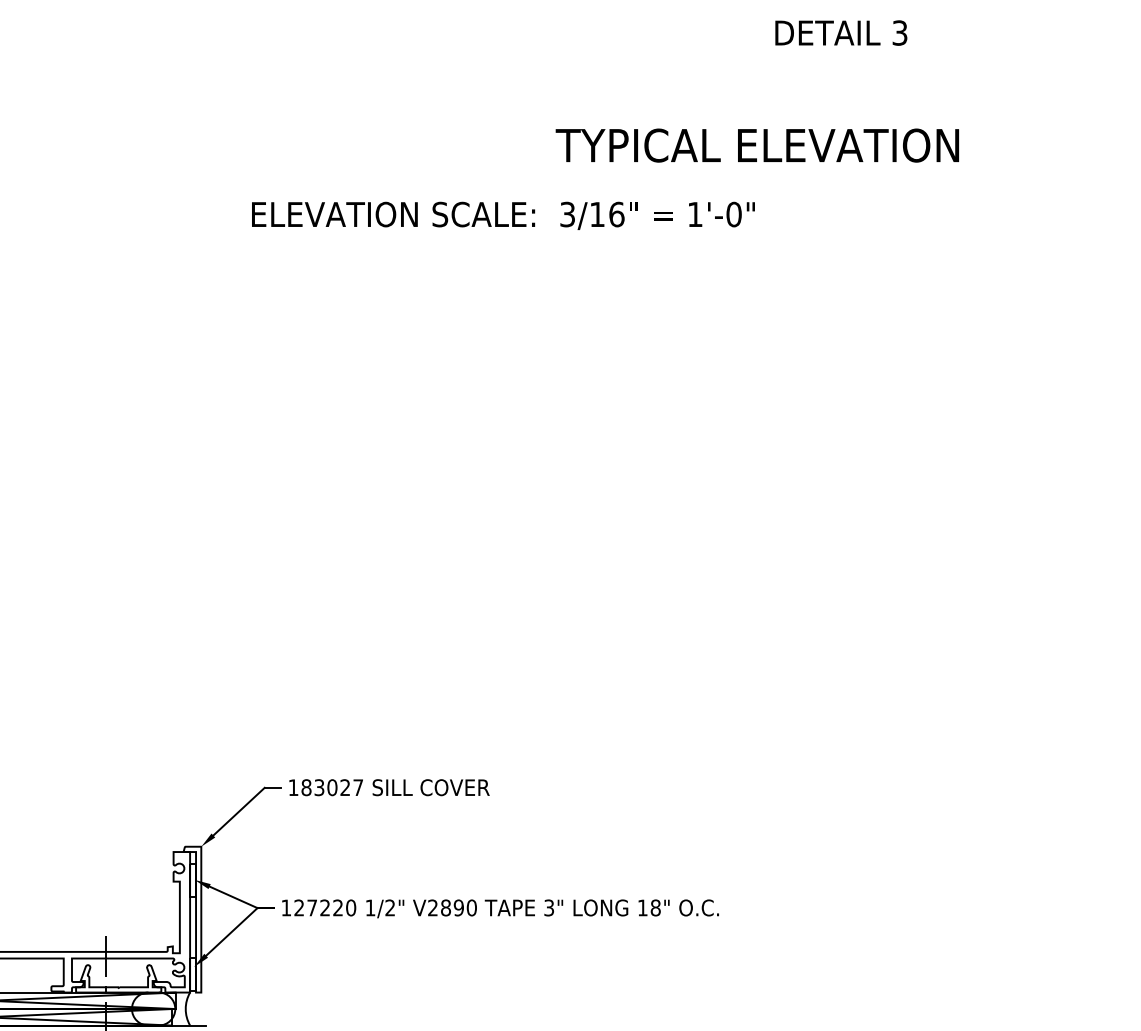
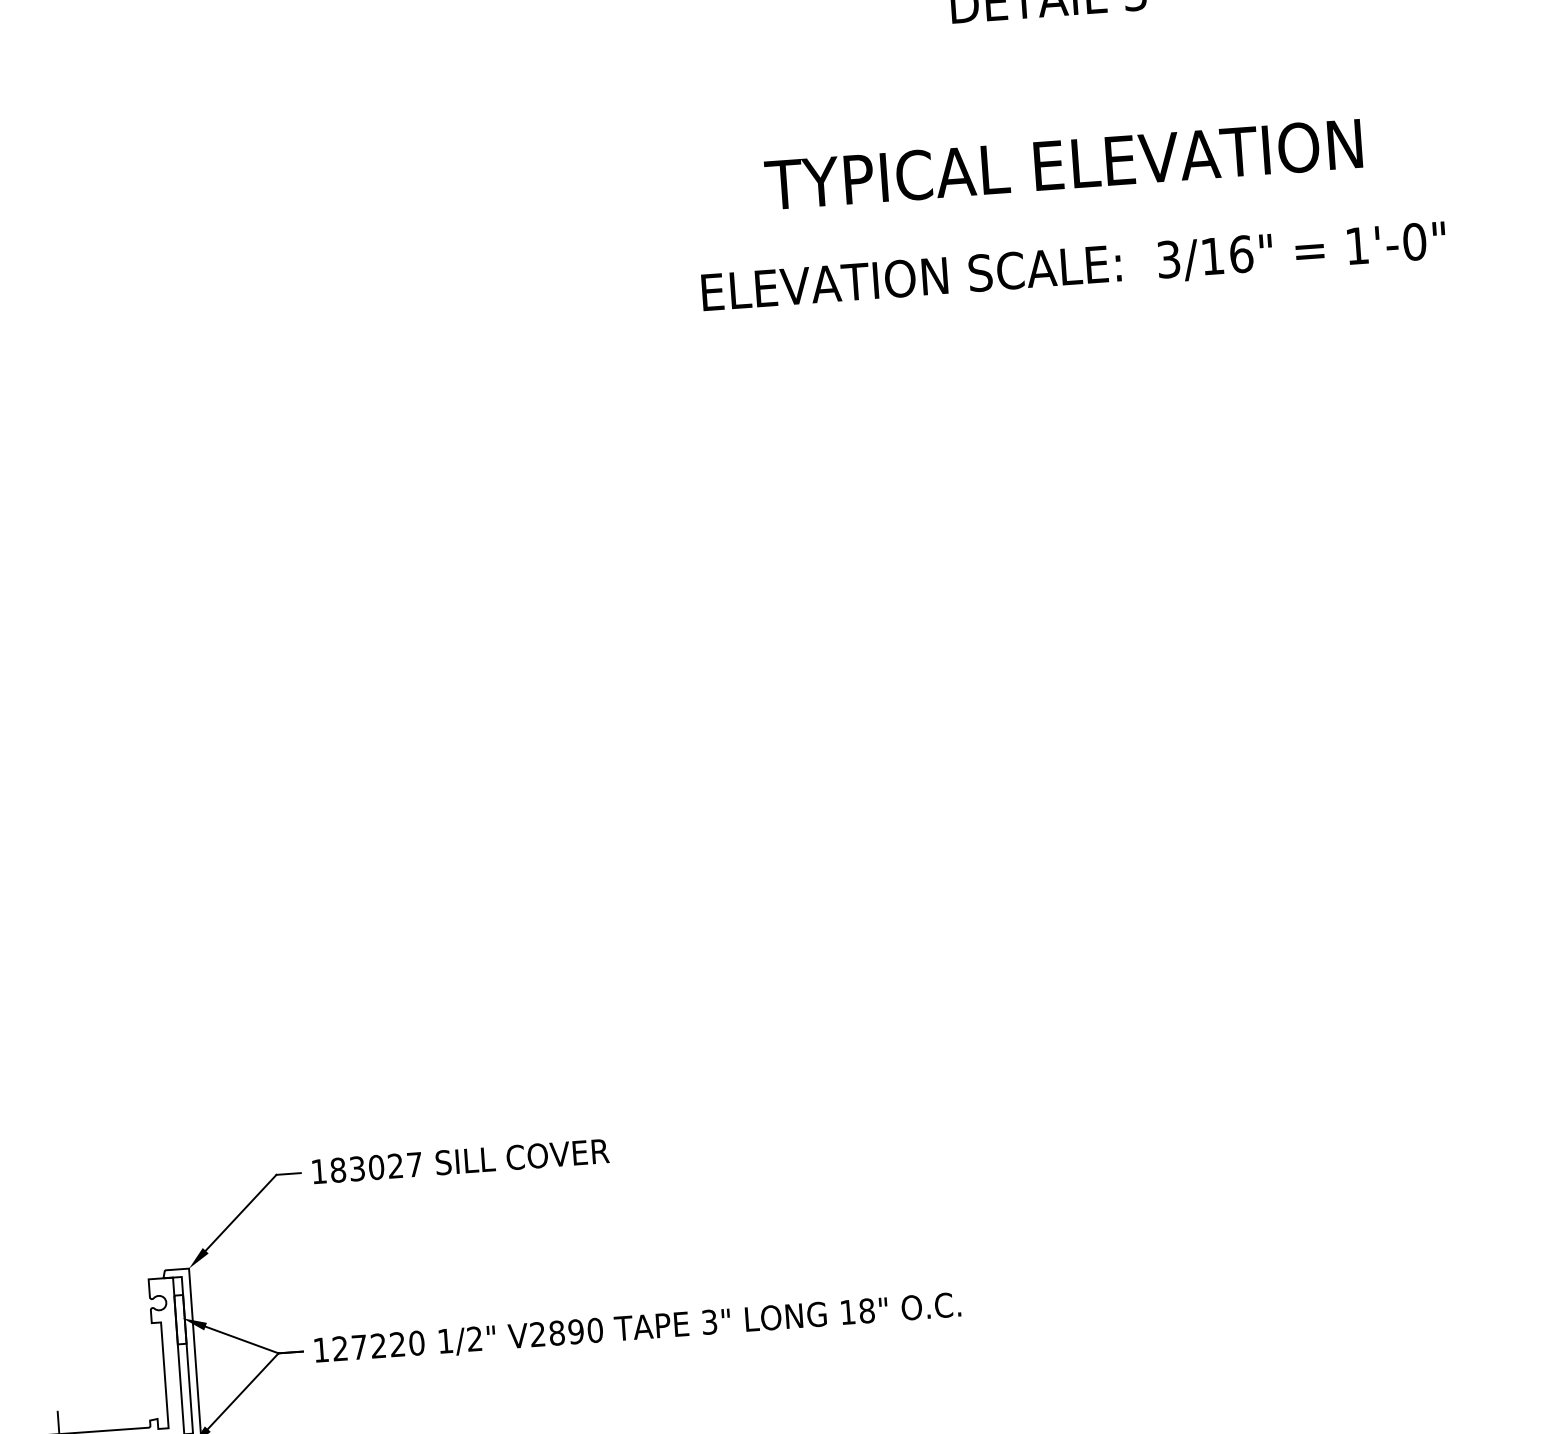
text: (756, 145) -> (1062, 164), moved
text: (503, 215) -> (1074, 267), moved

